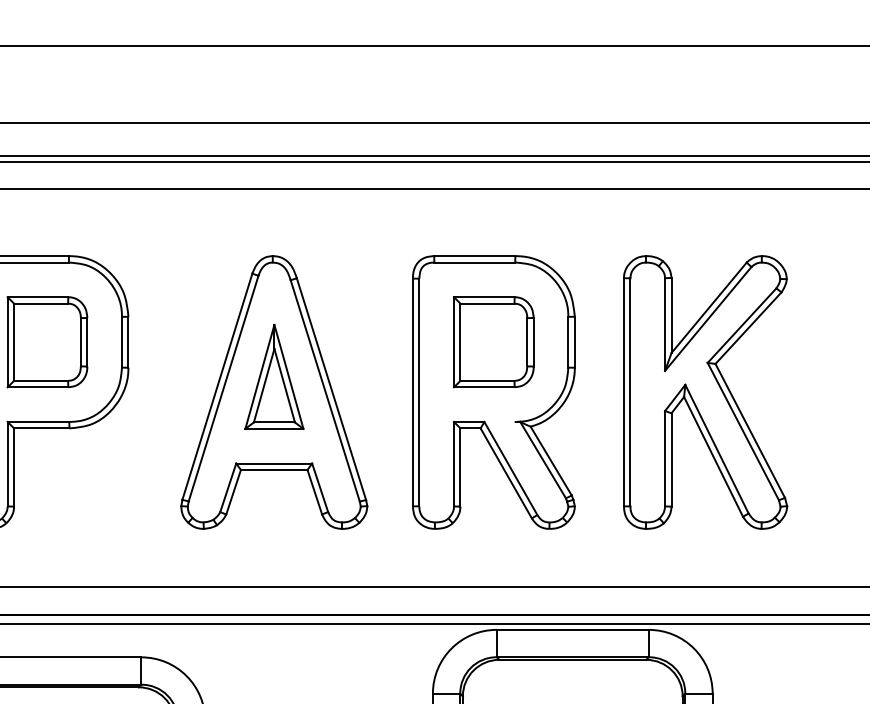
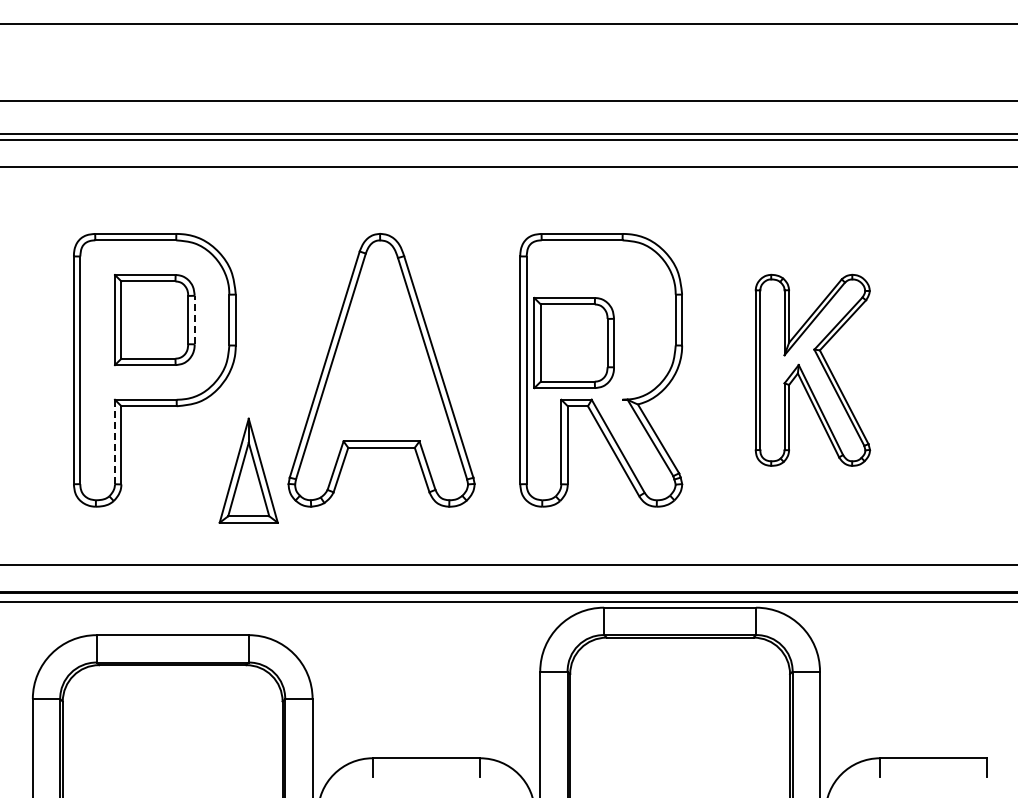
line: (87, 341) -> (194, 319), solid -> dashed
part: (493, 342) -> (573, 343), moved
part: (274, 376) -> (248, 470), moved
part: (705, 392) -> (812, 370), size x0.7
line: (7, 464) -> (114, 442), solid -> dashed

